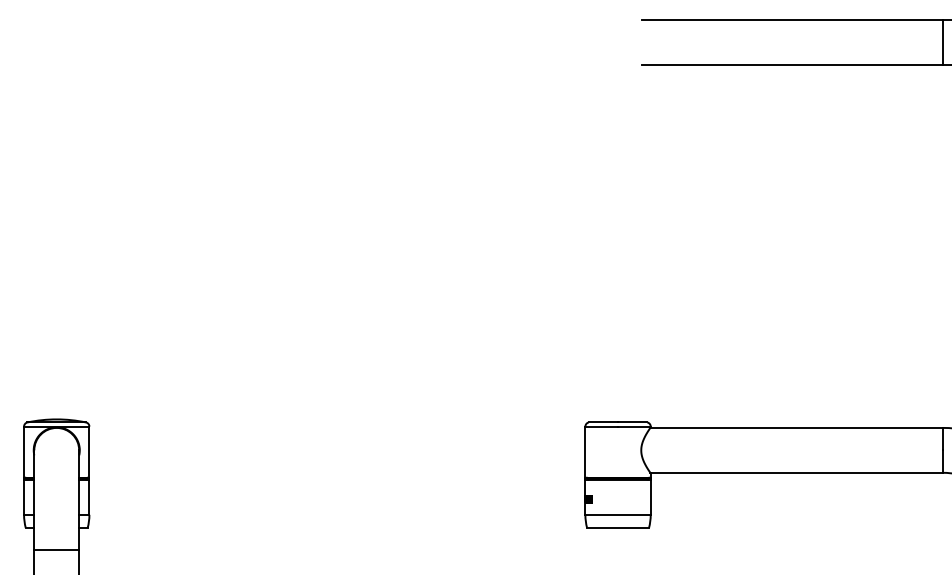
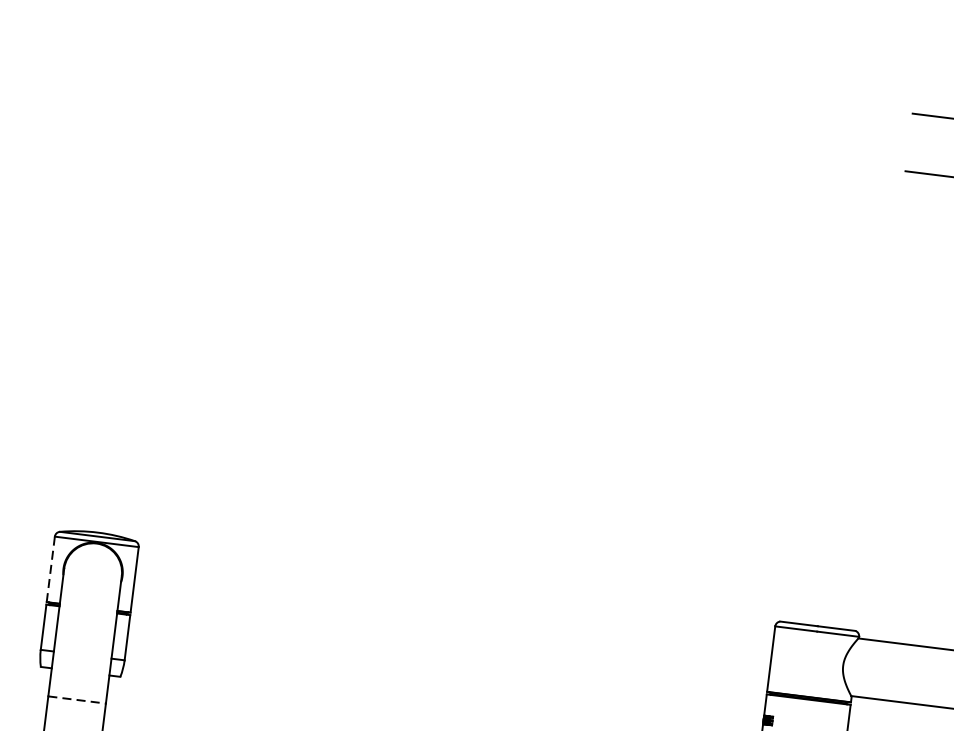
line: (24, 452) -> (51, 569), solid -> dashed
line: (57, 549) -> (78, 699), solid -> dashed

